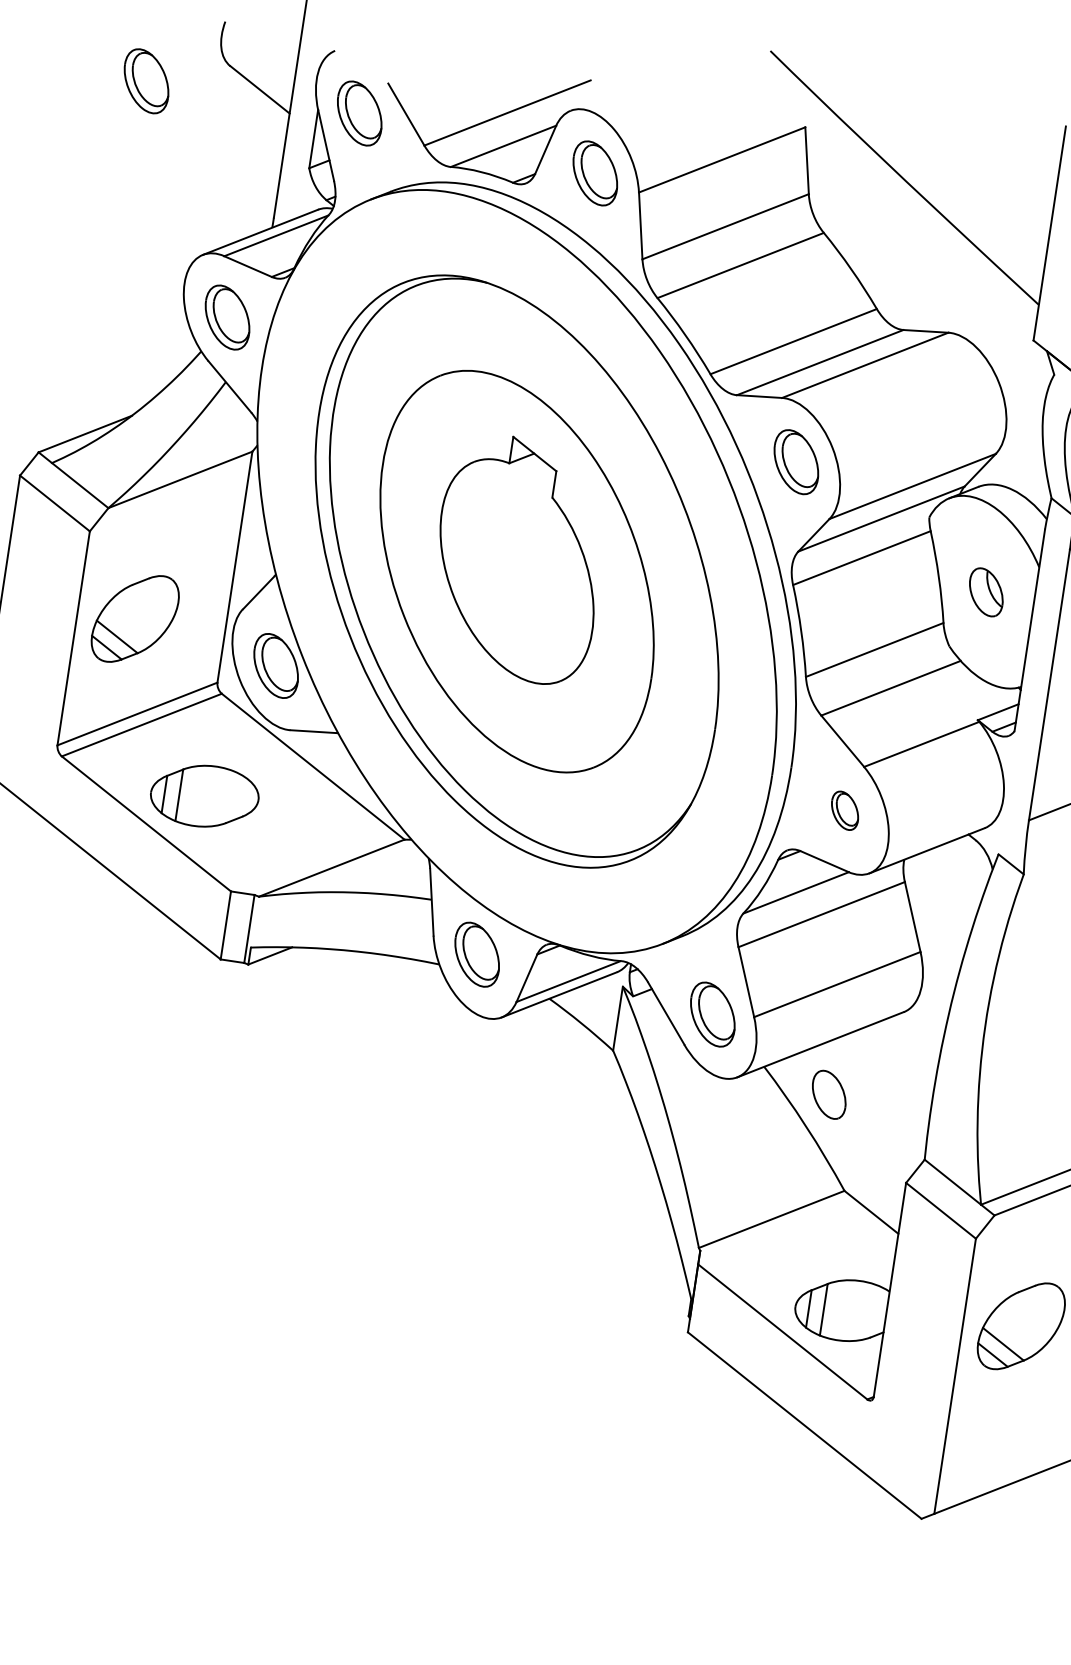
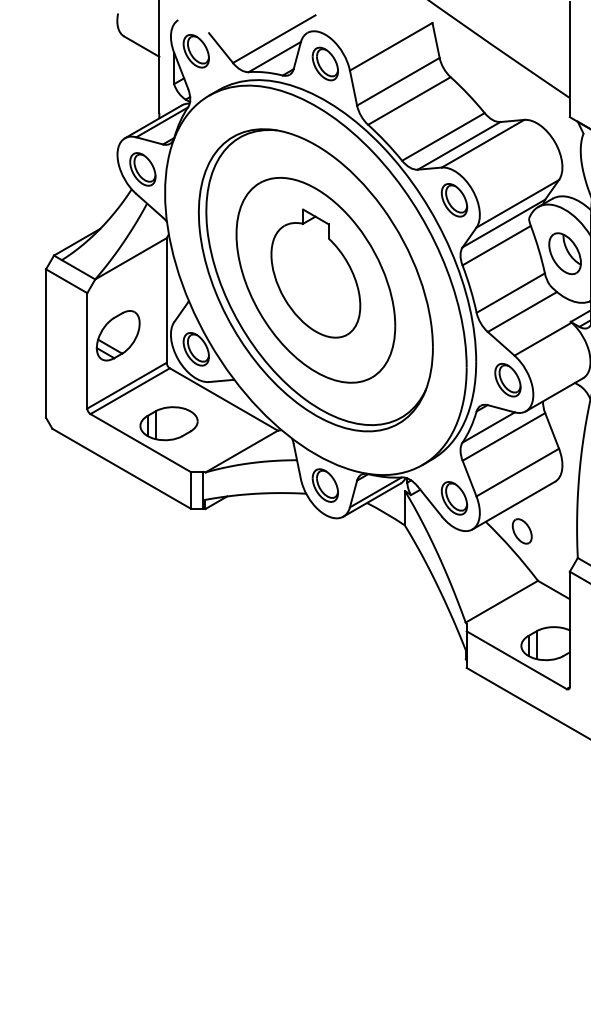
part: (144, 81) -> (80, 51), removed
part: (985, 591) -> (564, 253), size x1.67
part: (844, 811) -> (507, 380), size x1.67

